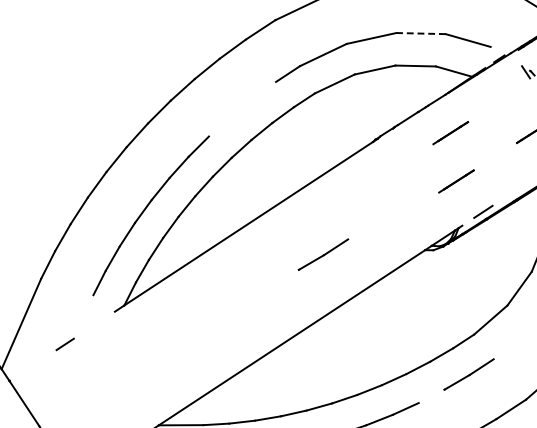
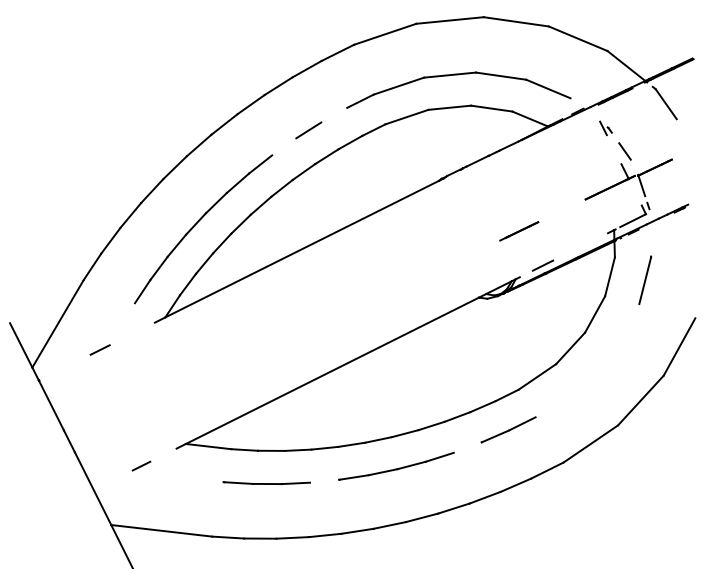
line: (420, 33) -> (500, 76), dashed -> solid
line: (241, 108) -> (308, 130), added
line: (450, 133) -> (519, 181), removed
line: (323, 254) -> (374, 289), removed

